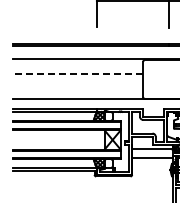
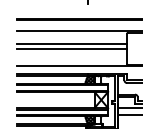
line: (78, 73) -> (72, 43), dashed -> solid
line: (78, 79) -> (72, 48), added

